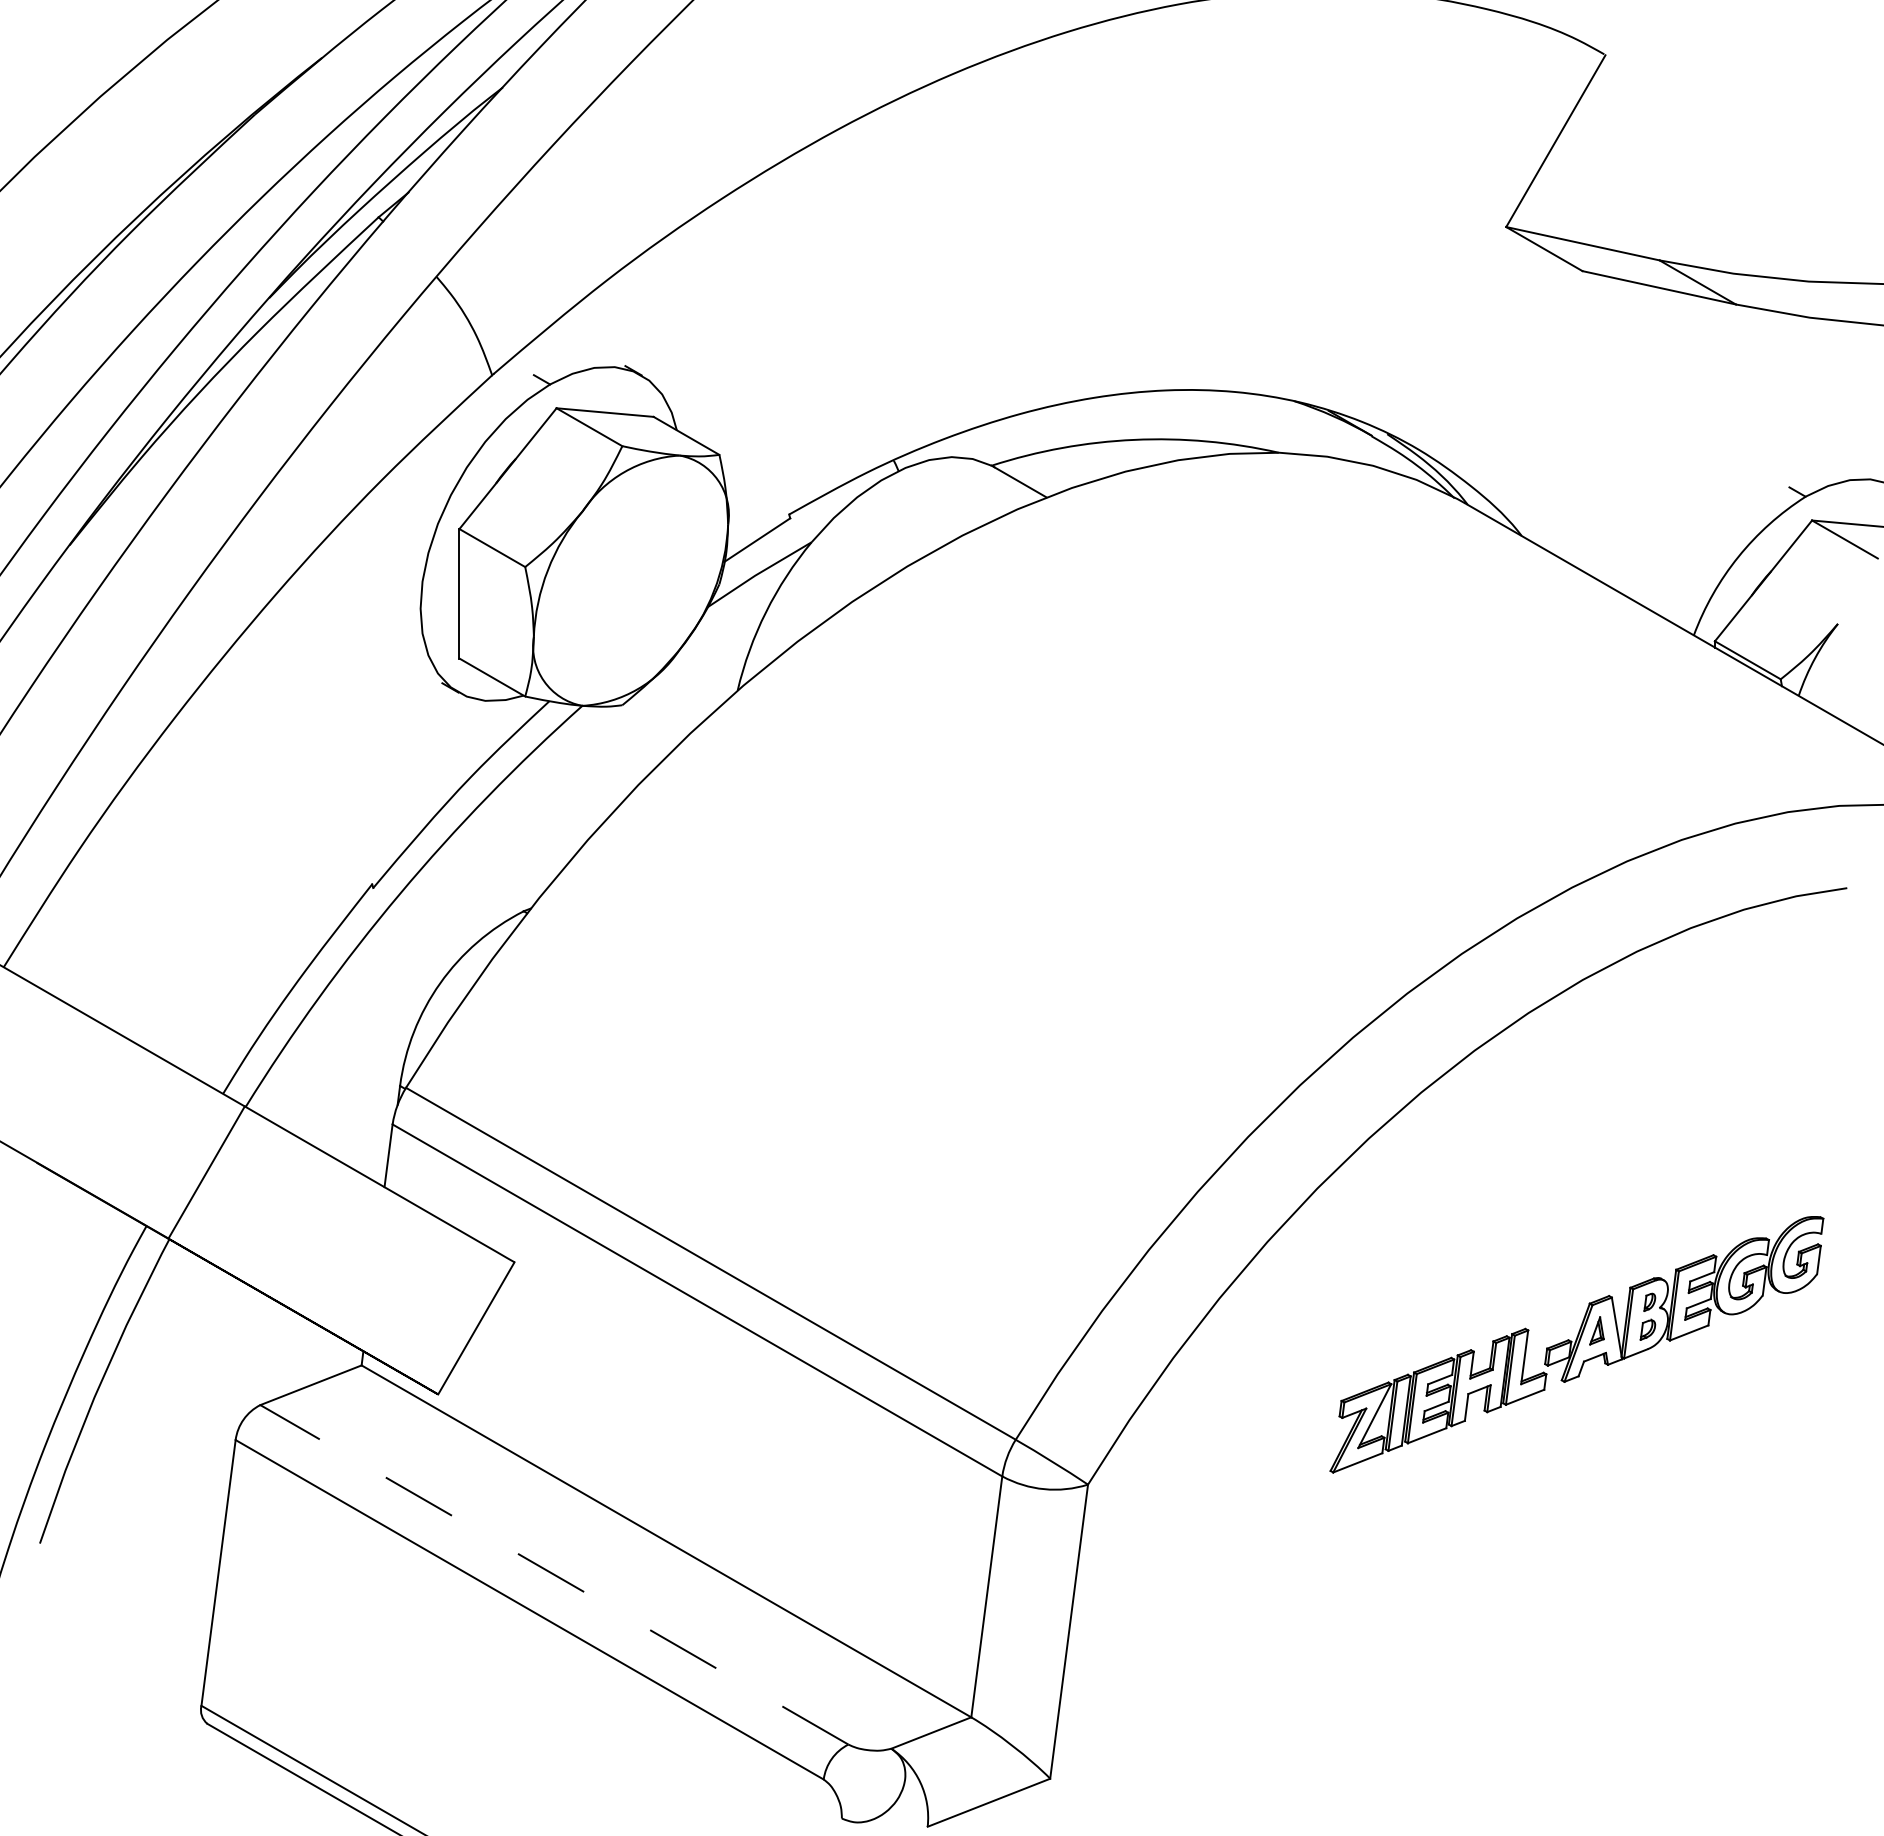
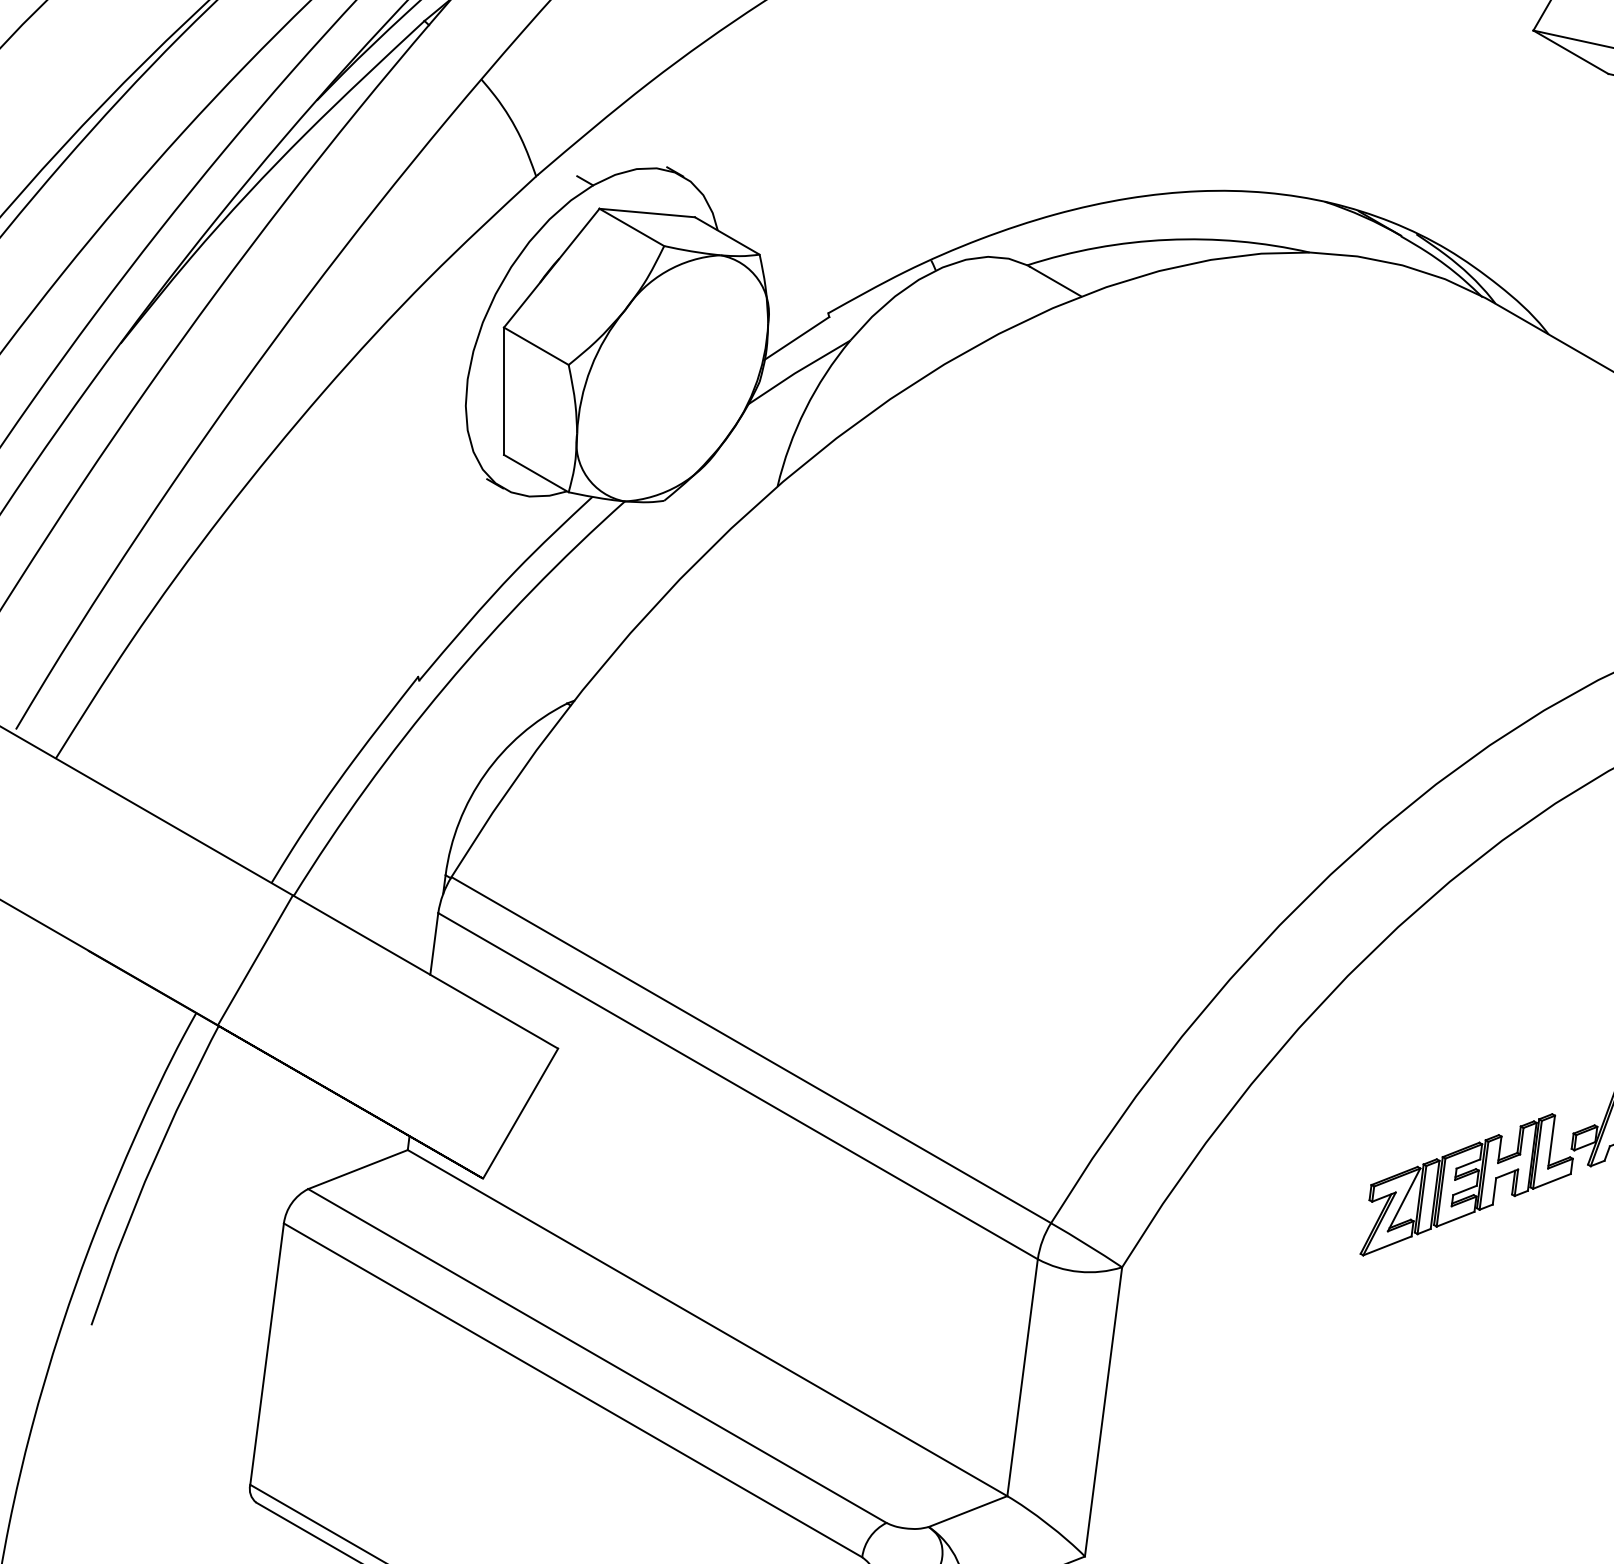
line: (554, 1574) -> (597, 1355), dashed -> solid

